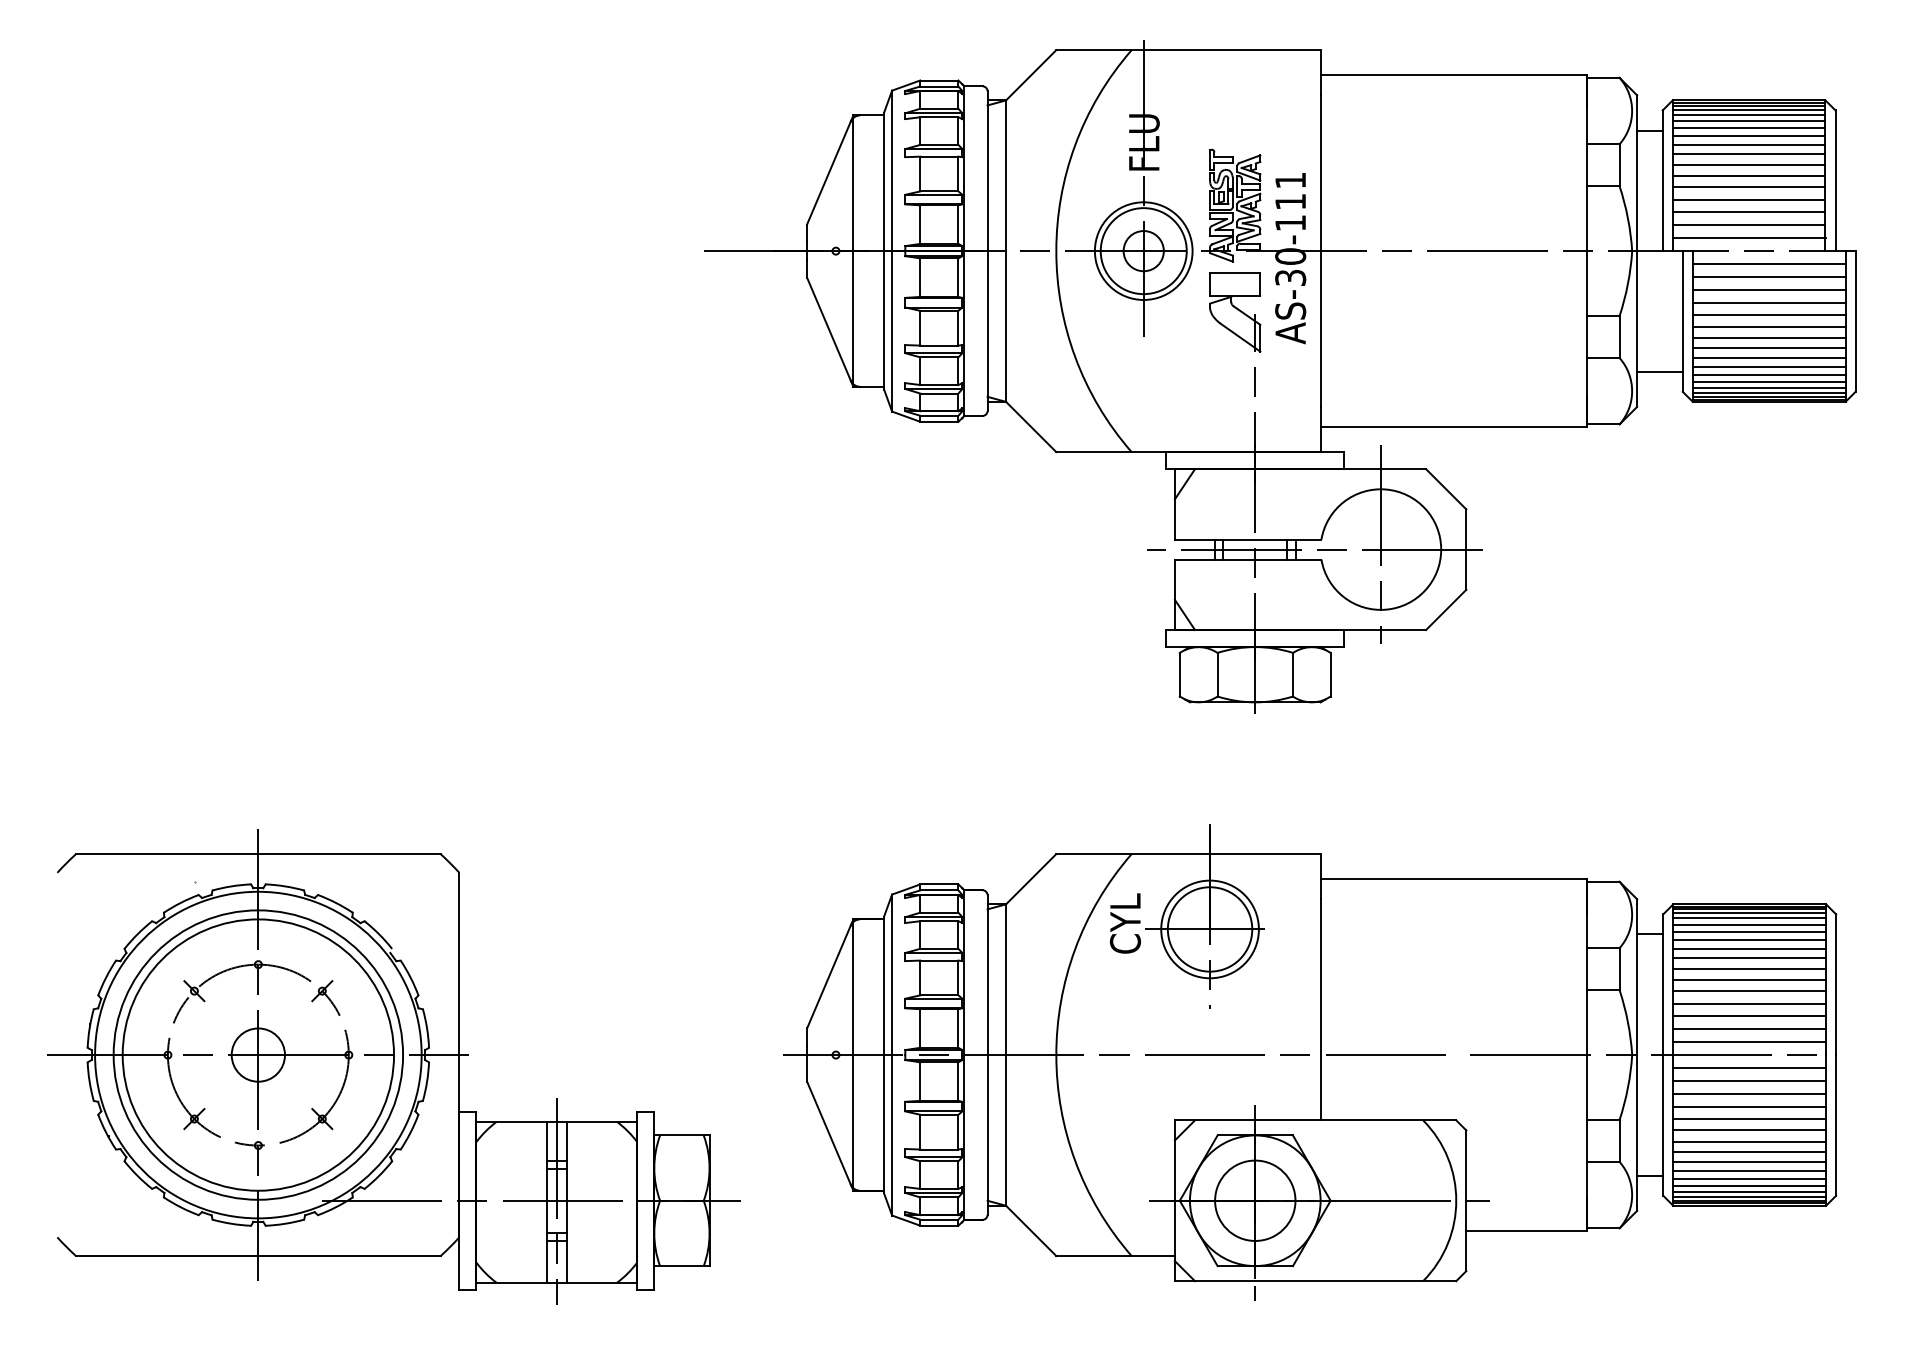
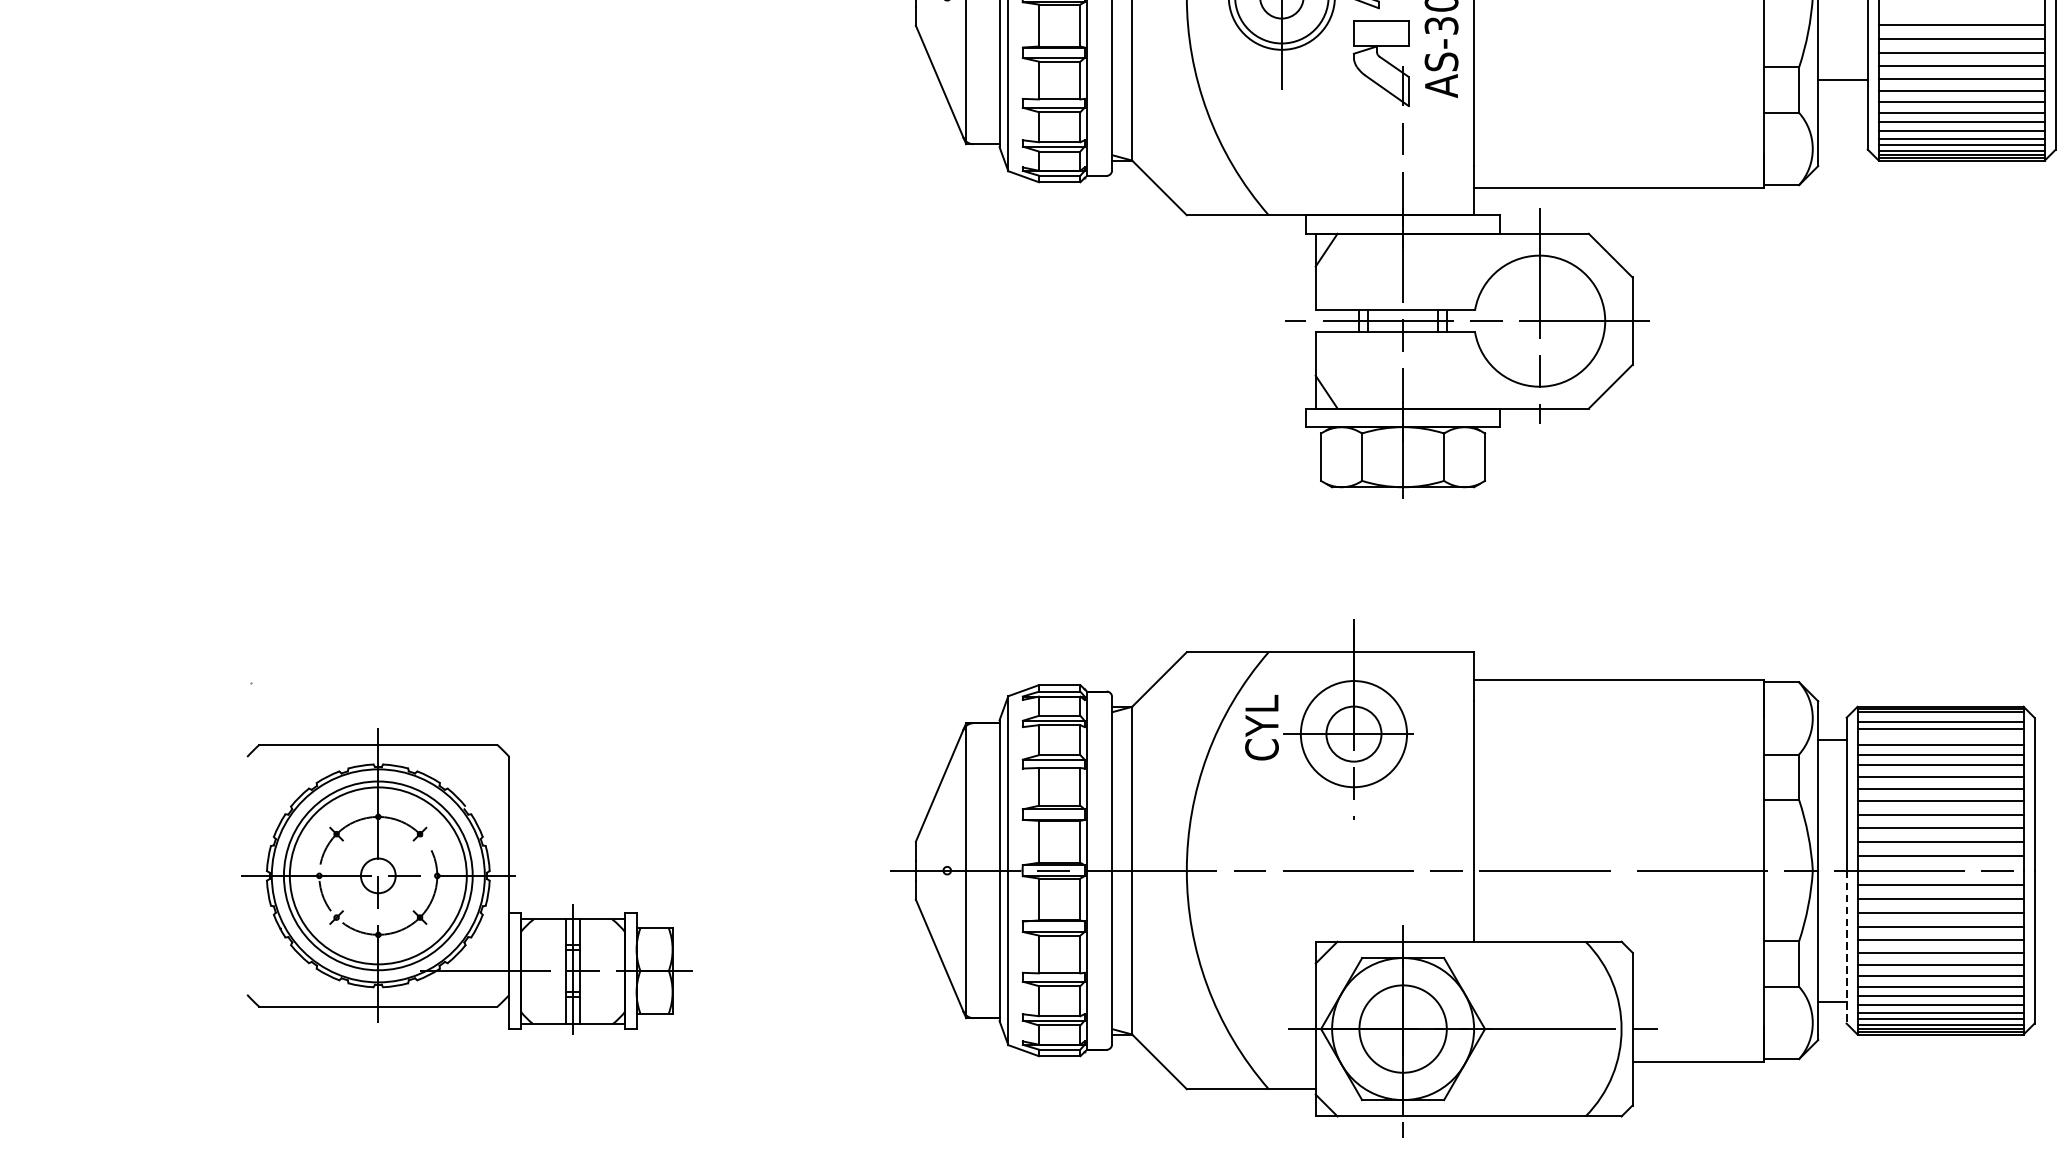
line: (1768, 264) -> (1961, 11), removed
line: (1659, 371) -> (1842, 79), moved
line: (1749, 913) -> (1940, 716), removed
circle: (1209, 929) -> (1353, 734), size x0.6
line: (1749, 931) -> (1940, 736), removed
part: (393, 1066) -> (466, 883), size x0.6
line: (1663, 1125) -> (1846, 947), solid -> dashed

